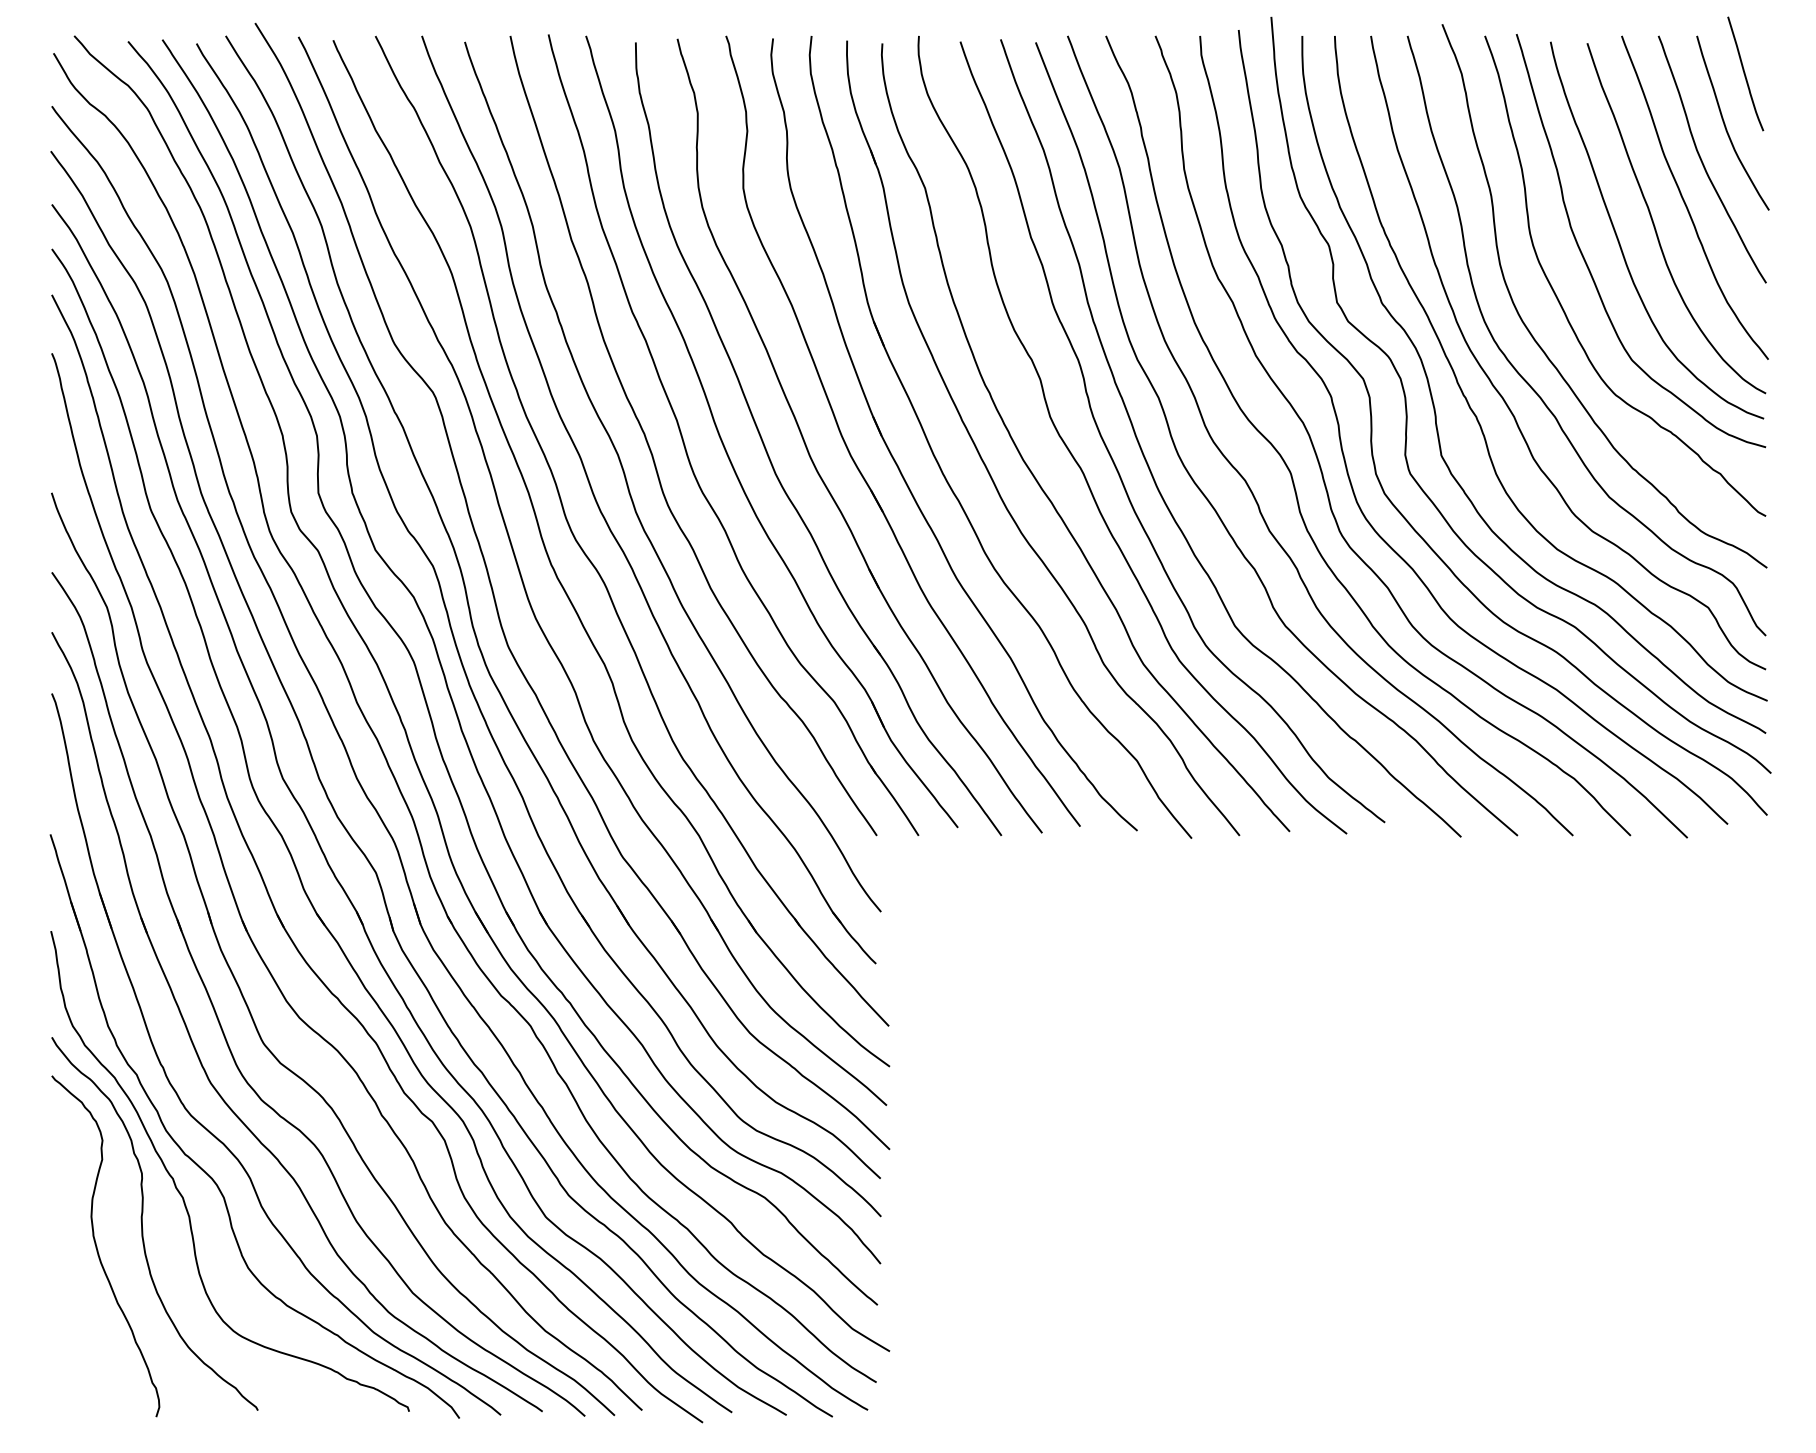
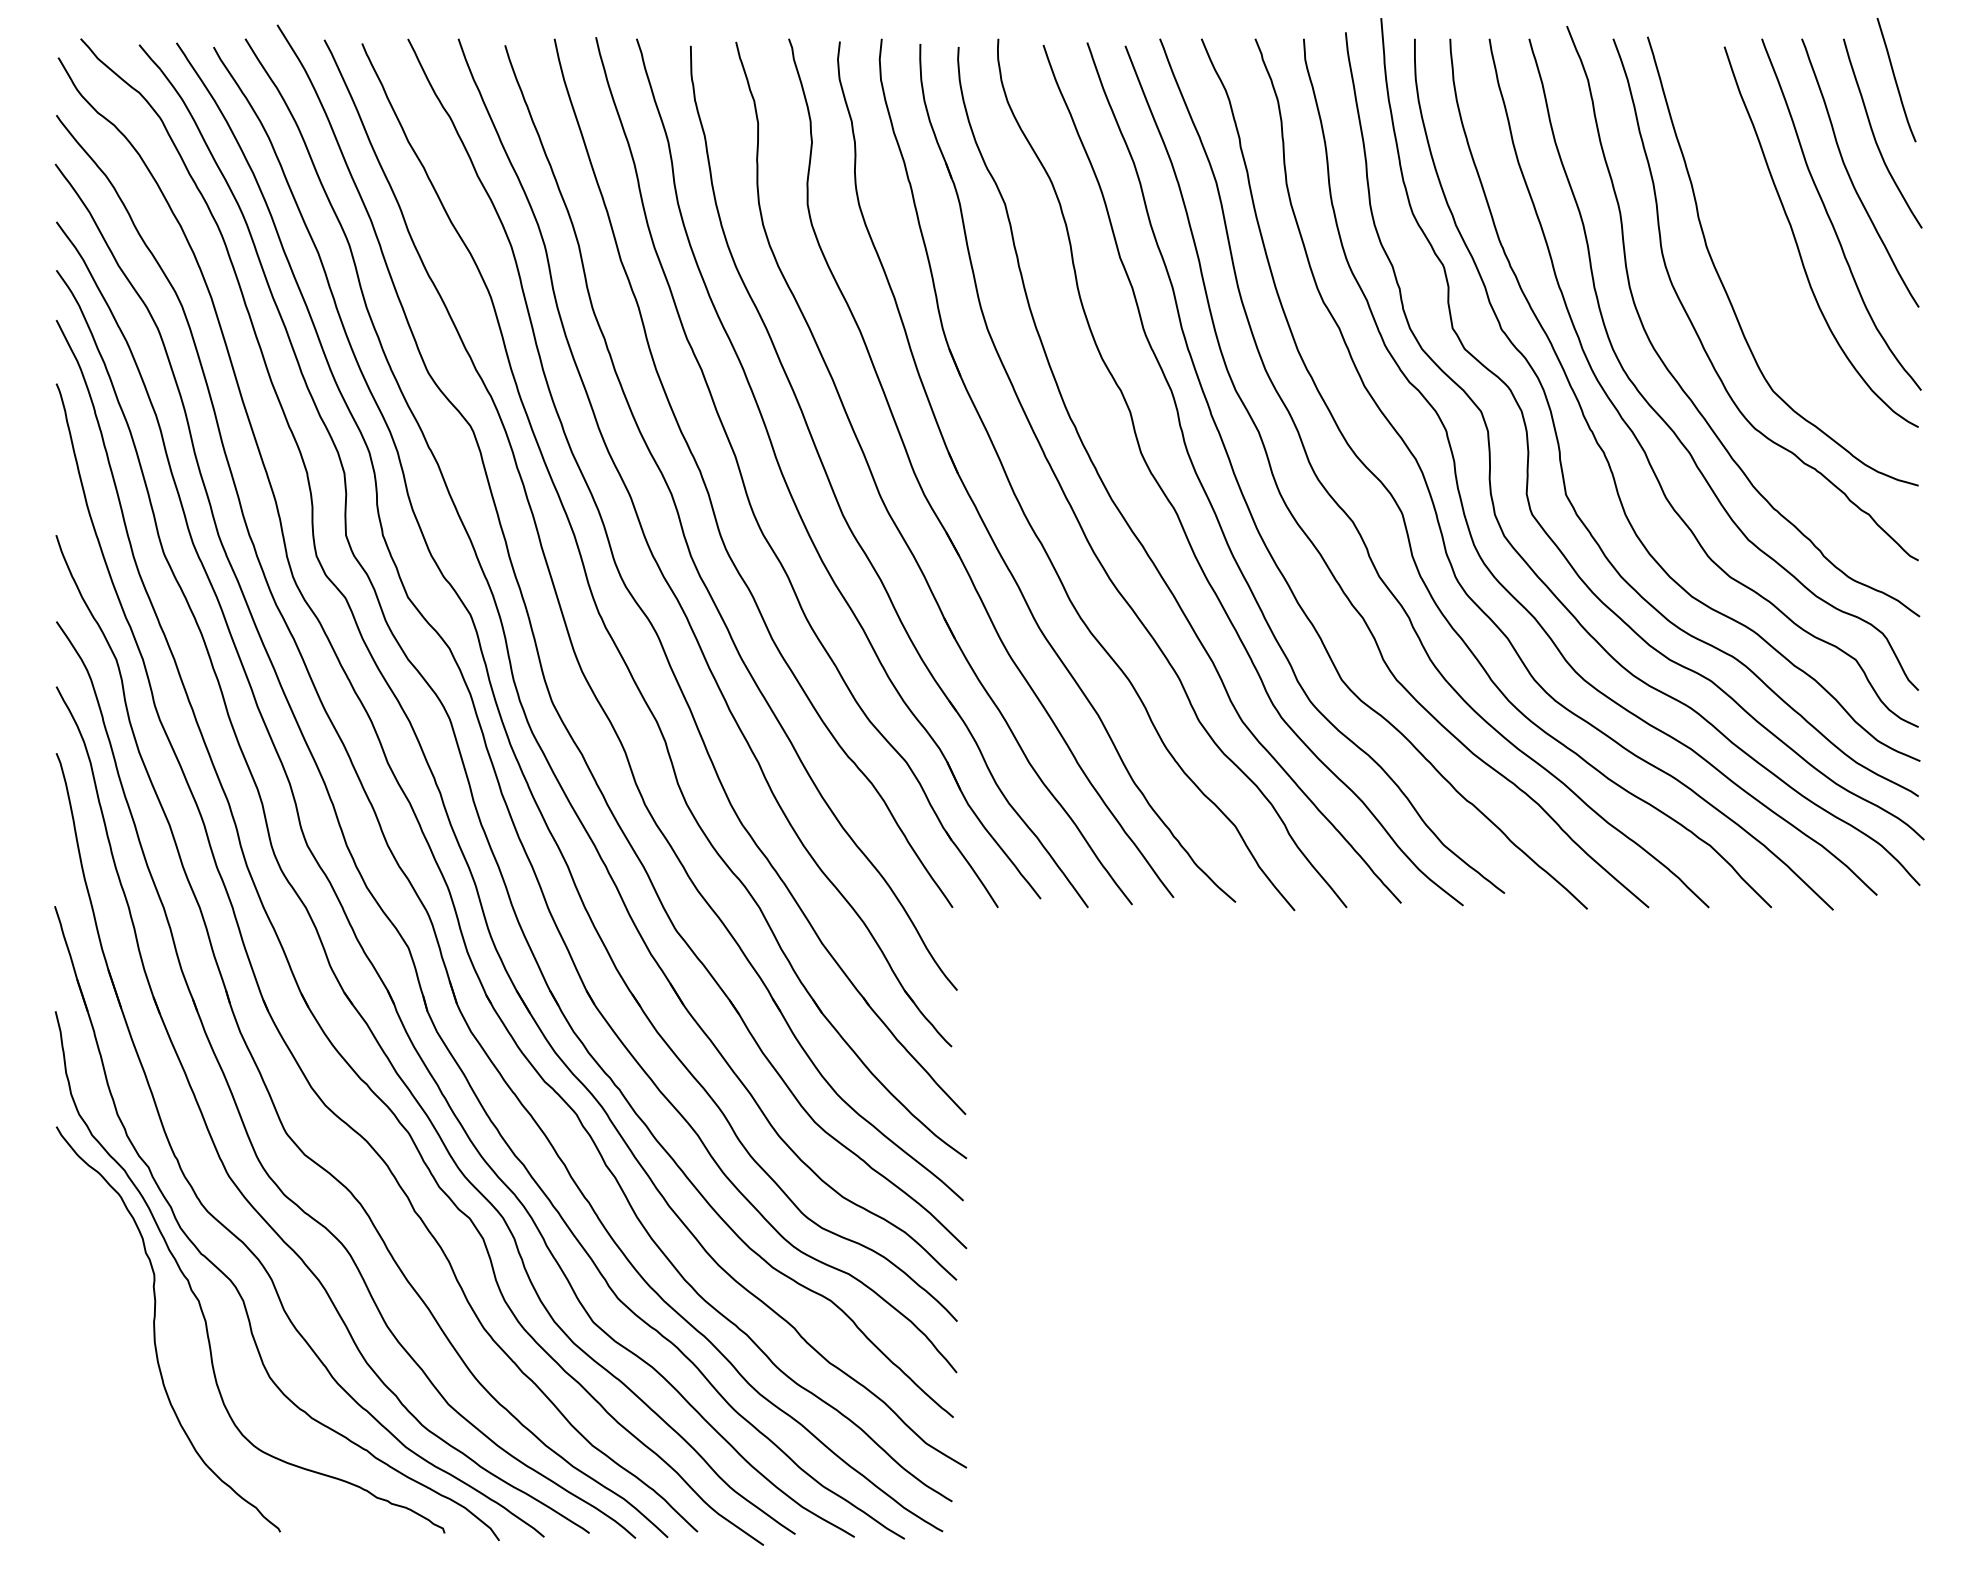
curve: (1620, 243) -> (1760, 264), removed
curve: (97, 1248) -> (106, 1356), removed

